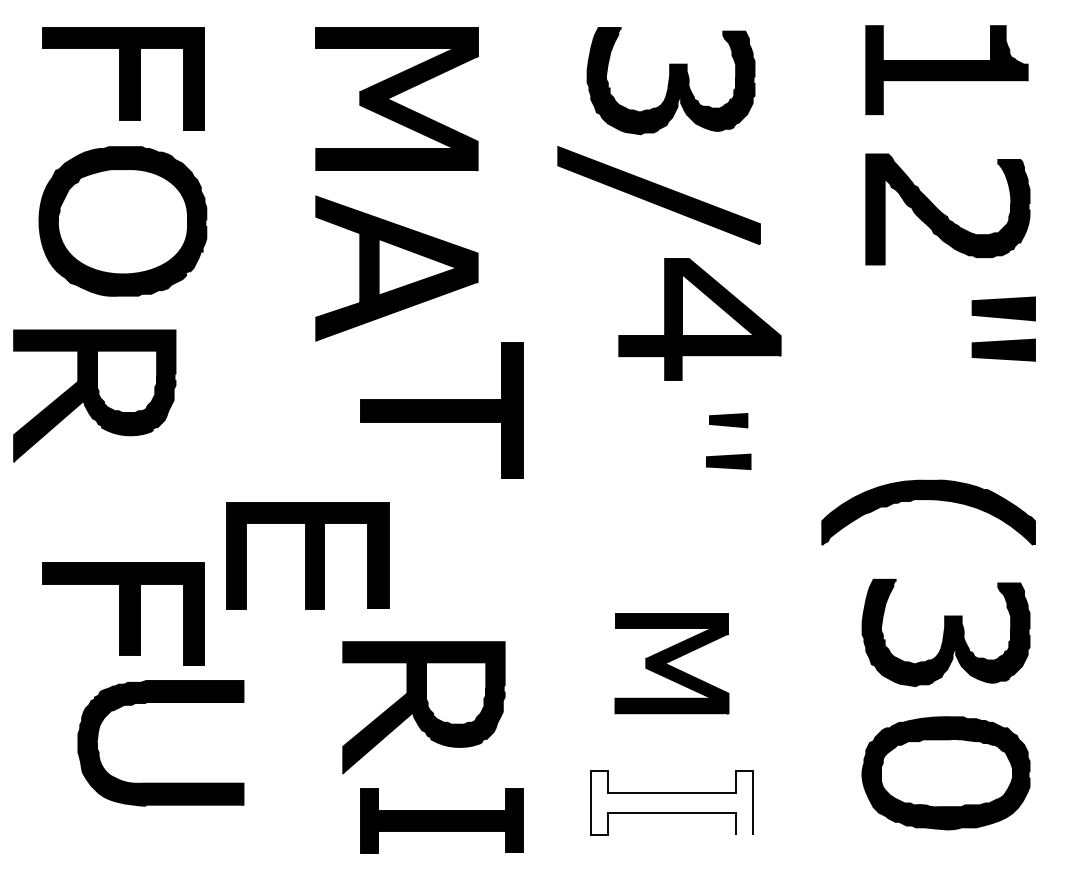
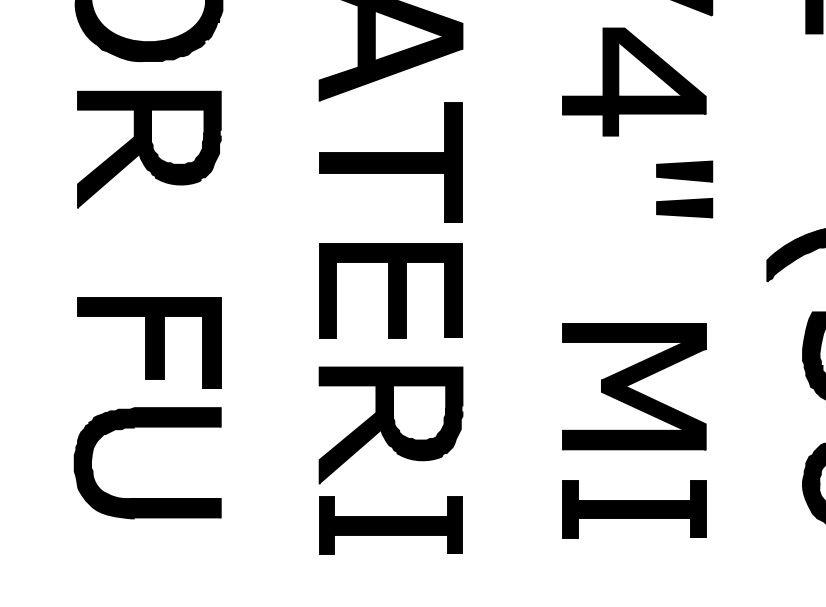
part: (699, 319) -> (633, 82), moved
part: (94, 395) -> (149, 149), moved
part: (441, 410) -> (390, 162), moved
part: (728, 420) -> (684, 171), size x1.67
part: (728, 461) -> (684, 207), size x1.43
part: (307, 555) -> (390, 290), moved
part: (671, 663) -> (633, 386), size x1.43
part: (423, 707) -> (390, 425), moved
part: (160, 782) -> (147, 497), moved
fill: (671, 802) -> (633, 509), added
part: (441, 820) -> (390, 525), moved

